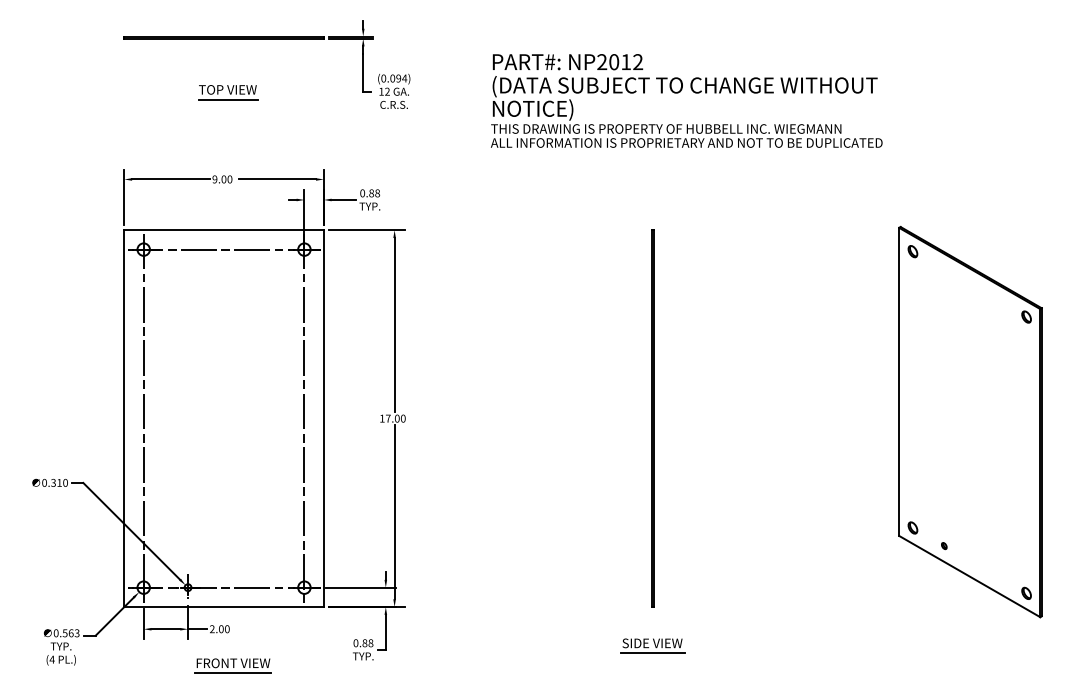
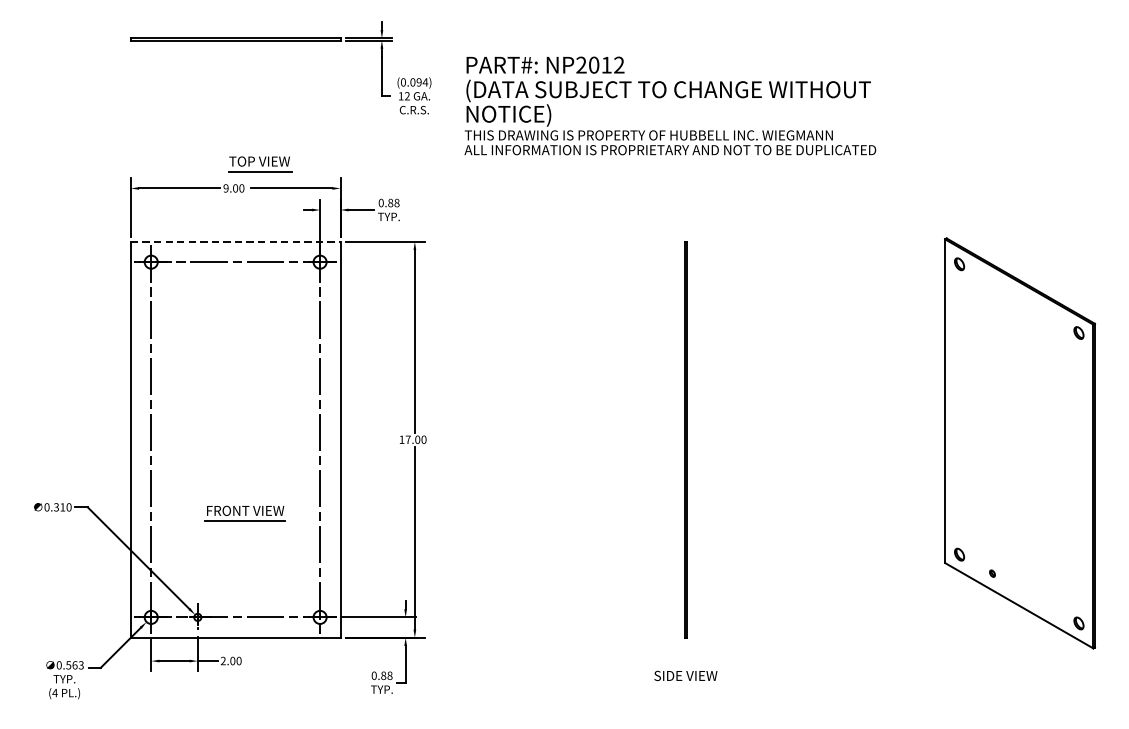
part: (228, 92) -> (260, 164), moved
text: (686, 100) -> (670, 105), moved
line: (224, 230) -> (236, 242), solid -> dashed
line: (653, 653) -> (686, 686), removed
part: (232, 665) -> (244, 513), moved

